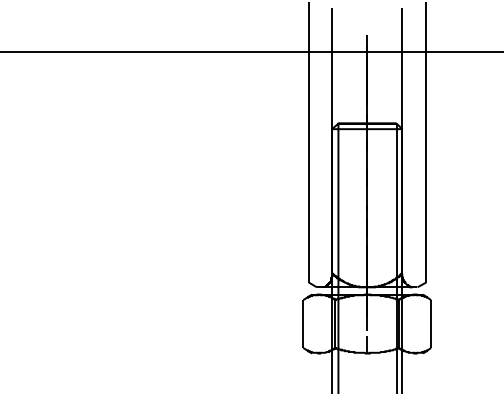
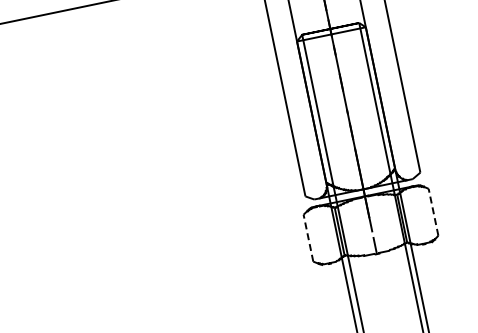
line: (303, 324) -> (308, 238), solid -> dashed
line: (431, 324) -> (434, 212), solid -> dashed

